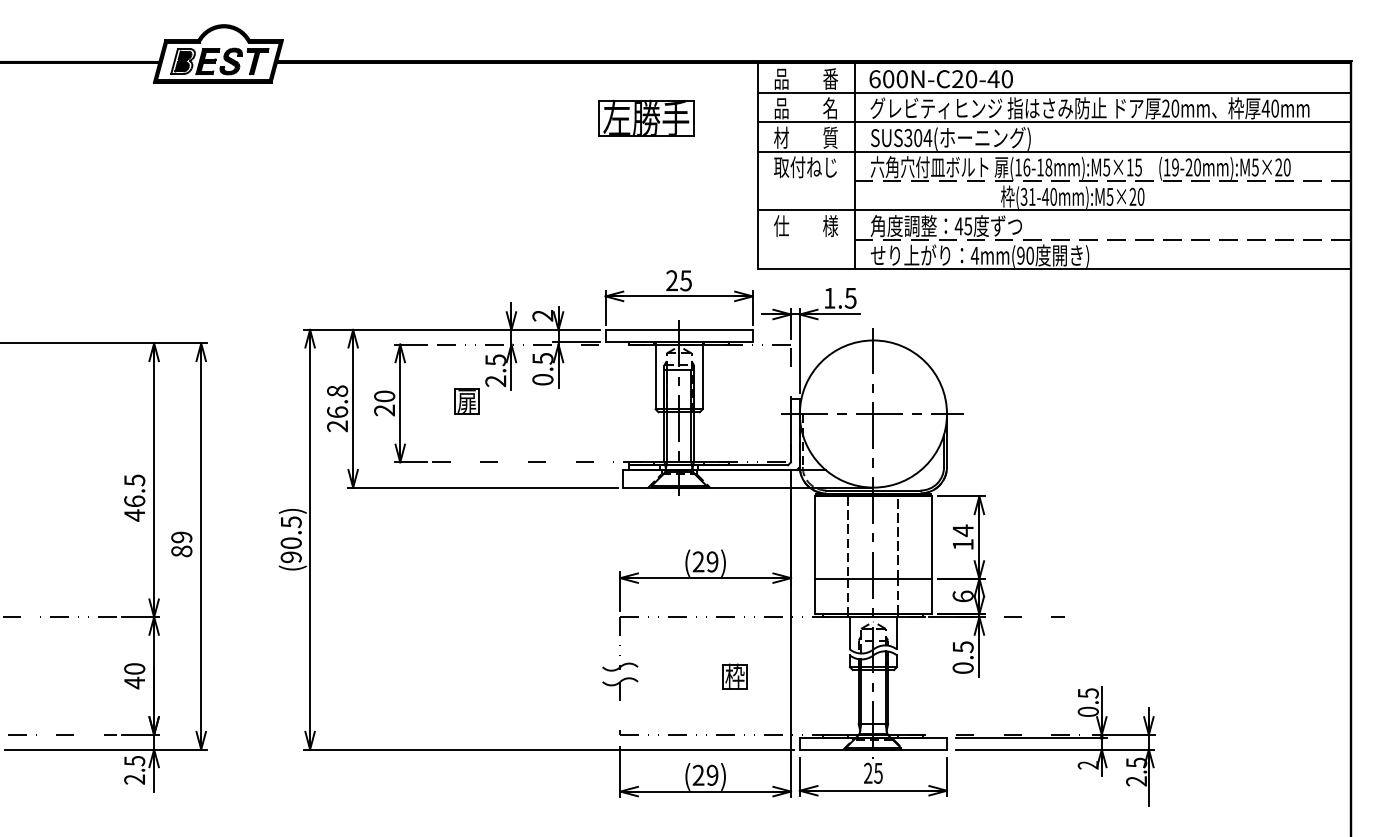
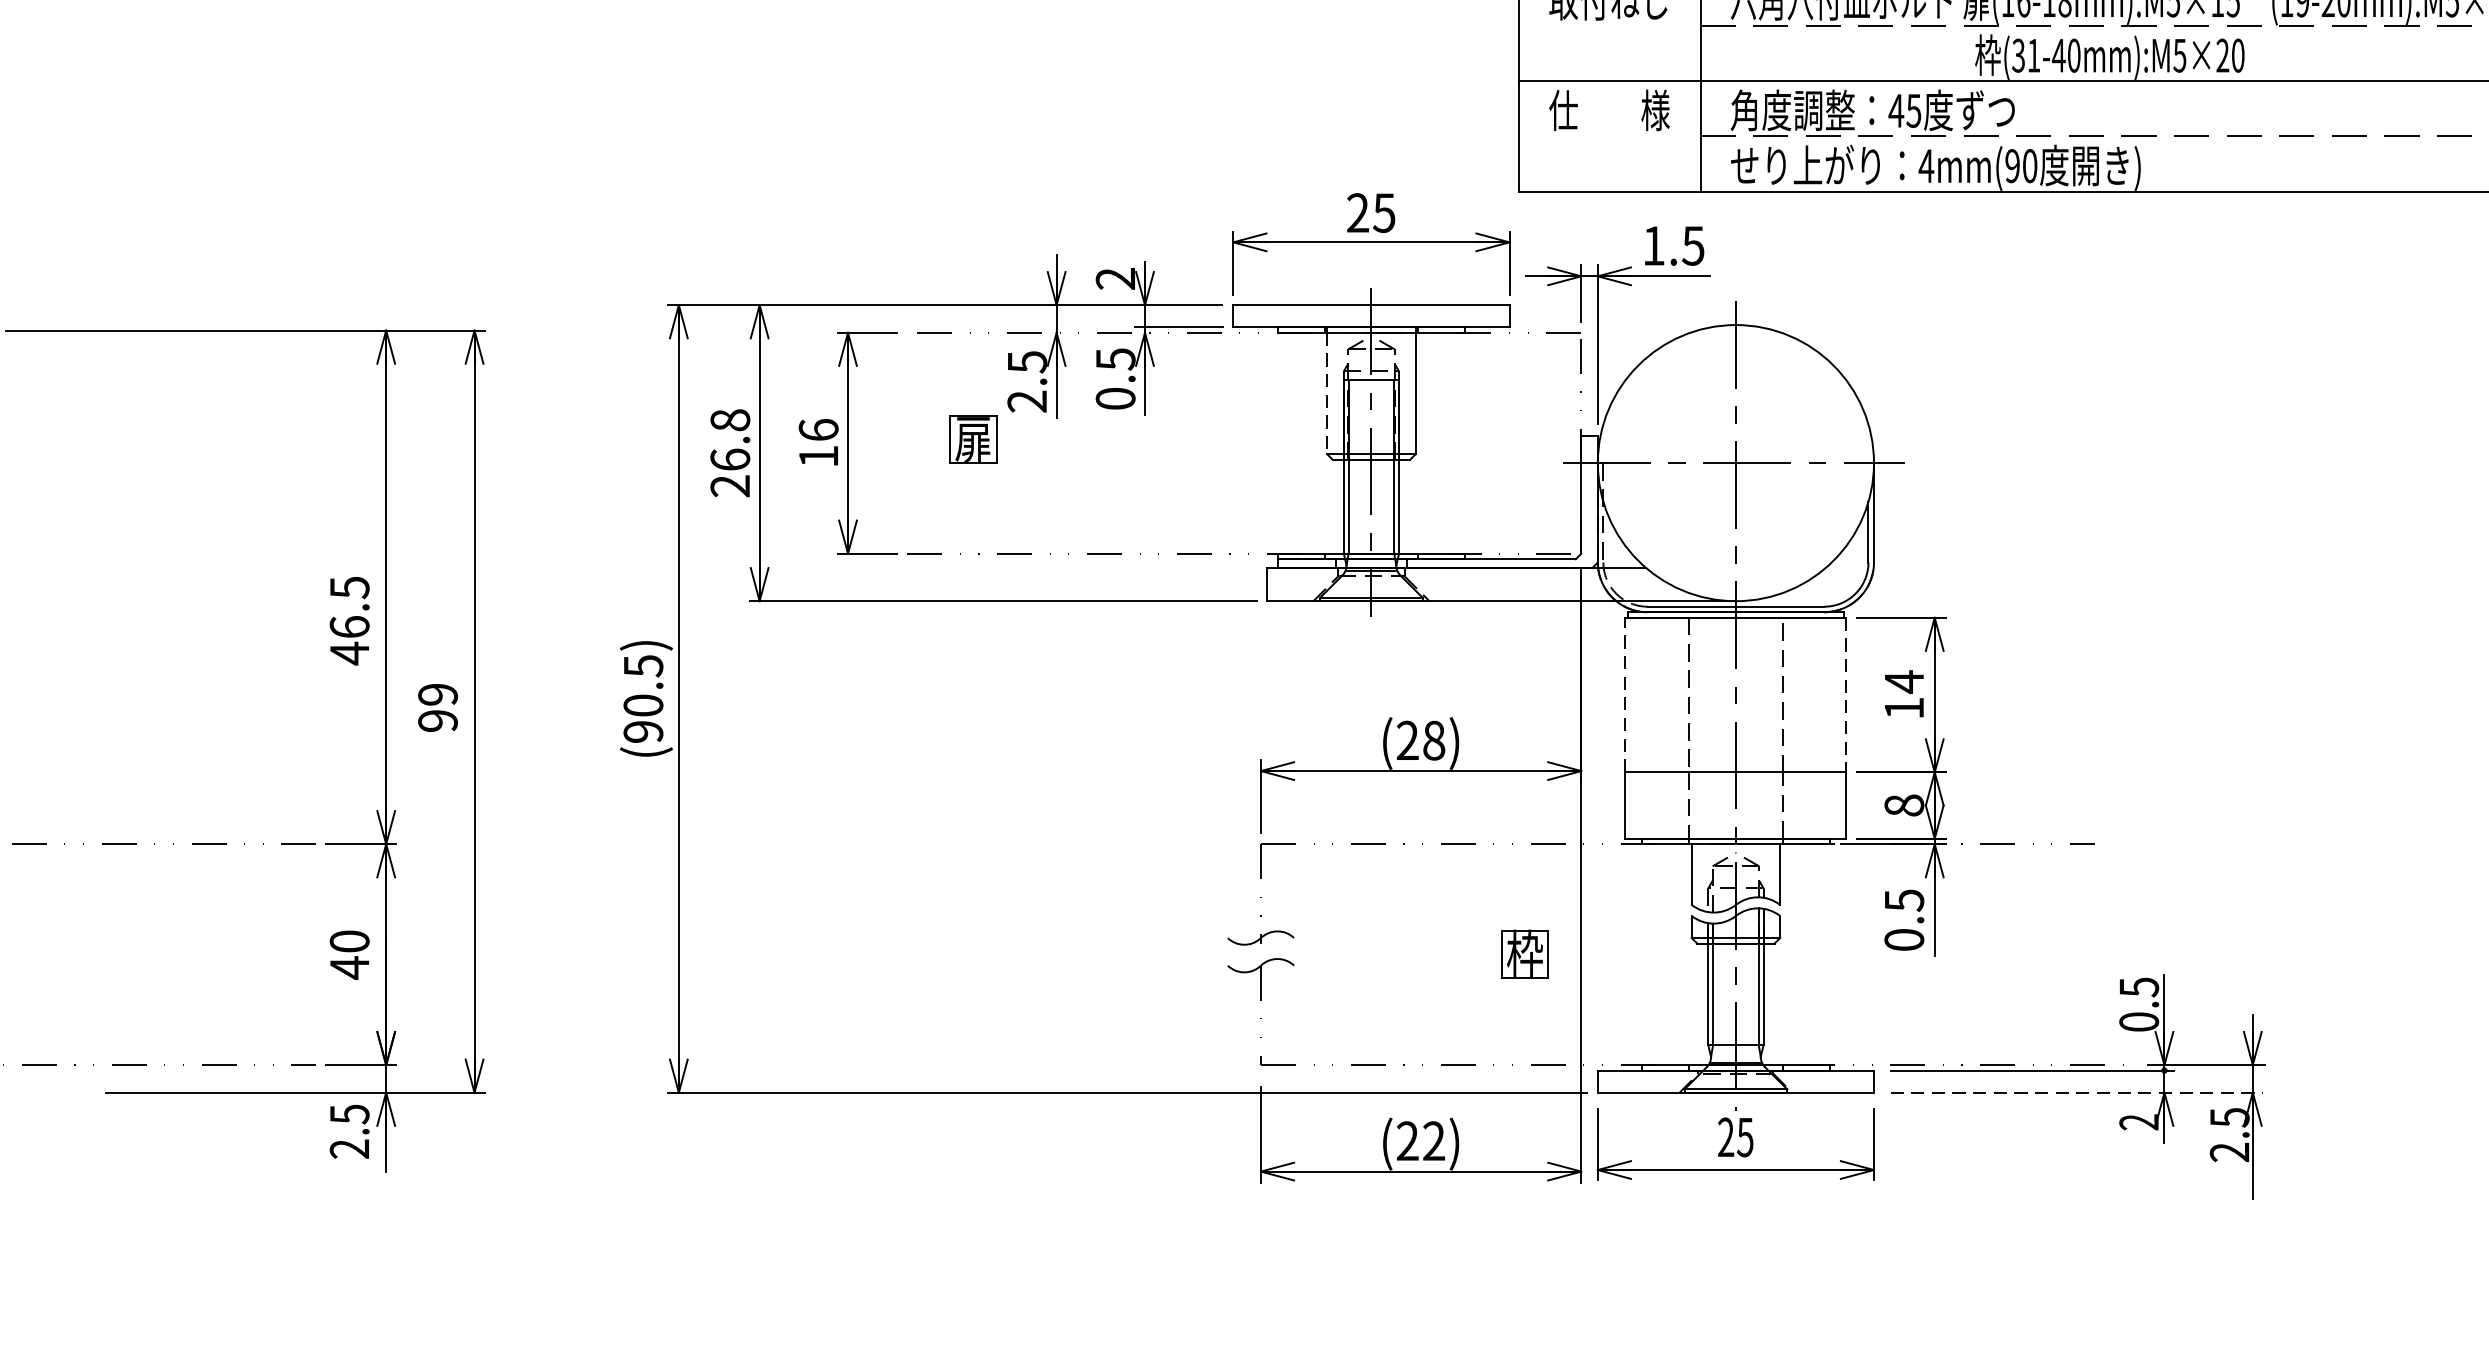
line: (655, 377) -> (1326, 394), solid -> dashed
text: (384, 403) -> (818, 443), 20 -> 16
line: (814, 537) -> (1625, 694), solid -> dashed
line: (932, 538) -> (1846, 696), solid -> dashed
text: (181, 551) -> (437, 721), 89 -> 99
text: (712, 561) -> (1433, 739), (29) -> (28)
text: (962, 596) -> (1903, 805), 6 -> 8
part: (734, 676) -> (1523, 953), moved
line: (1055, 749) -> (2077, 1092), solid -> dashed
text: (712, 775) -> (1433, 1141), (29) -> (22)

